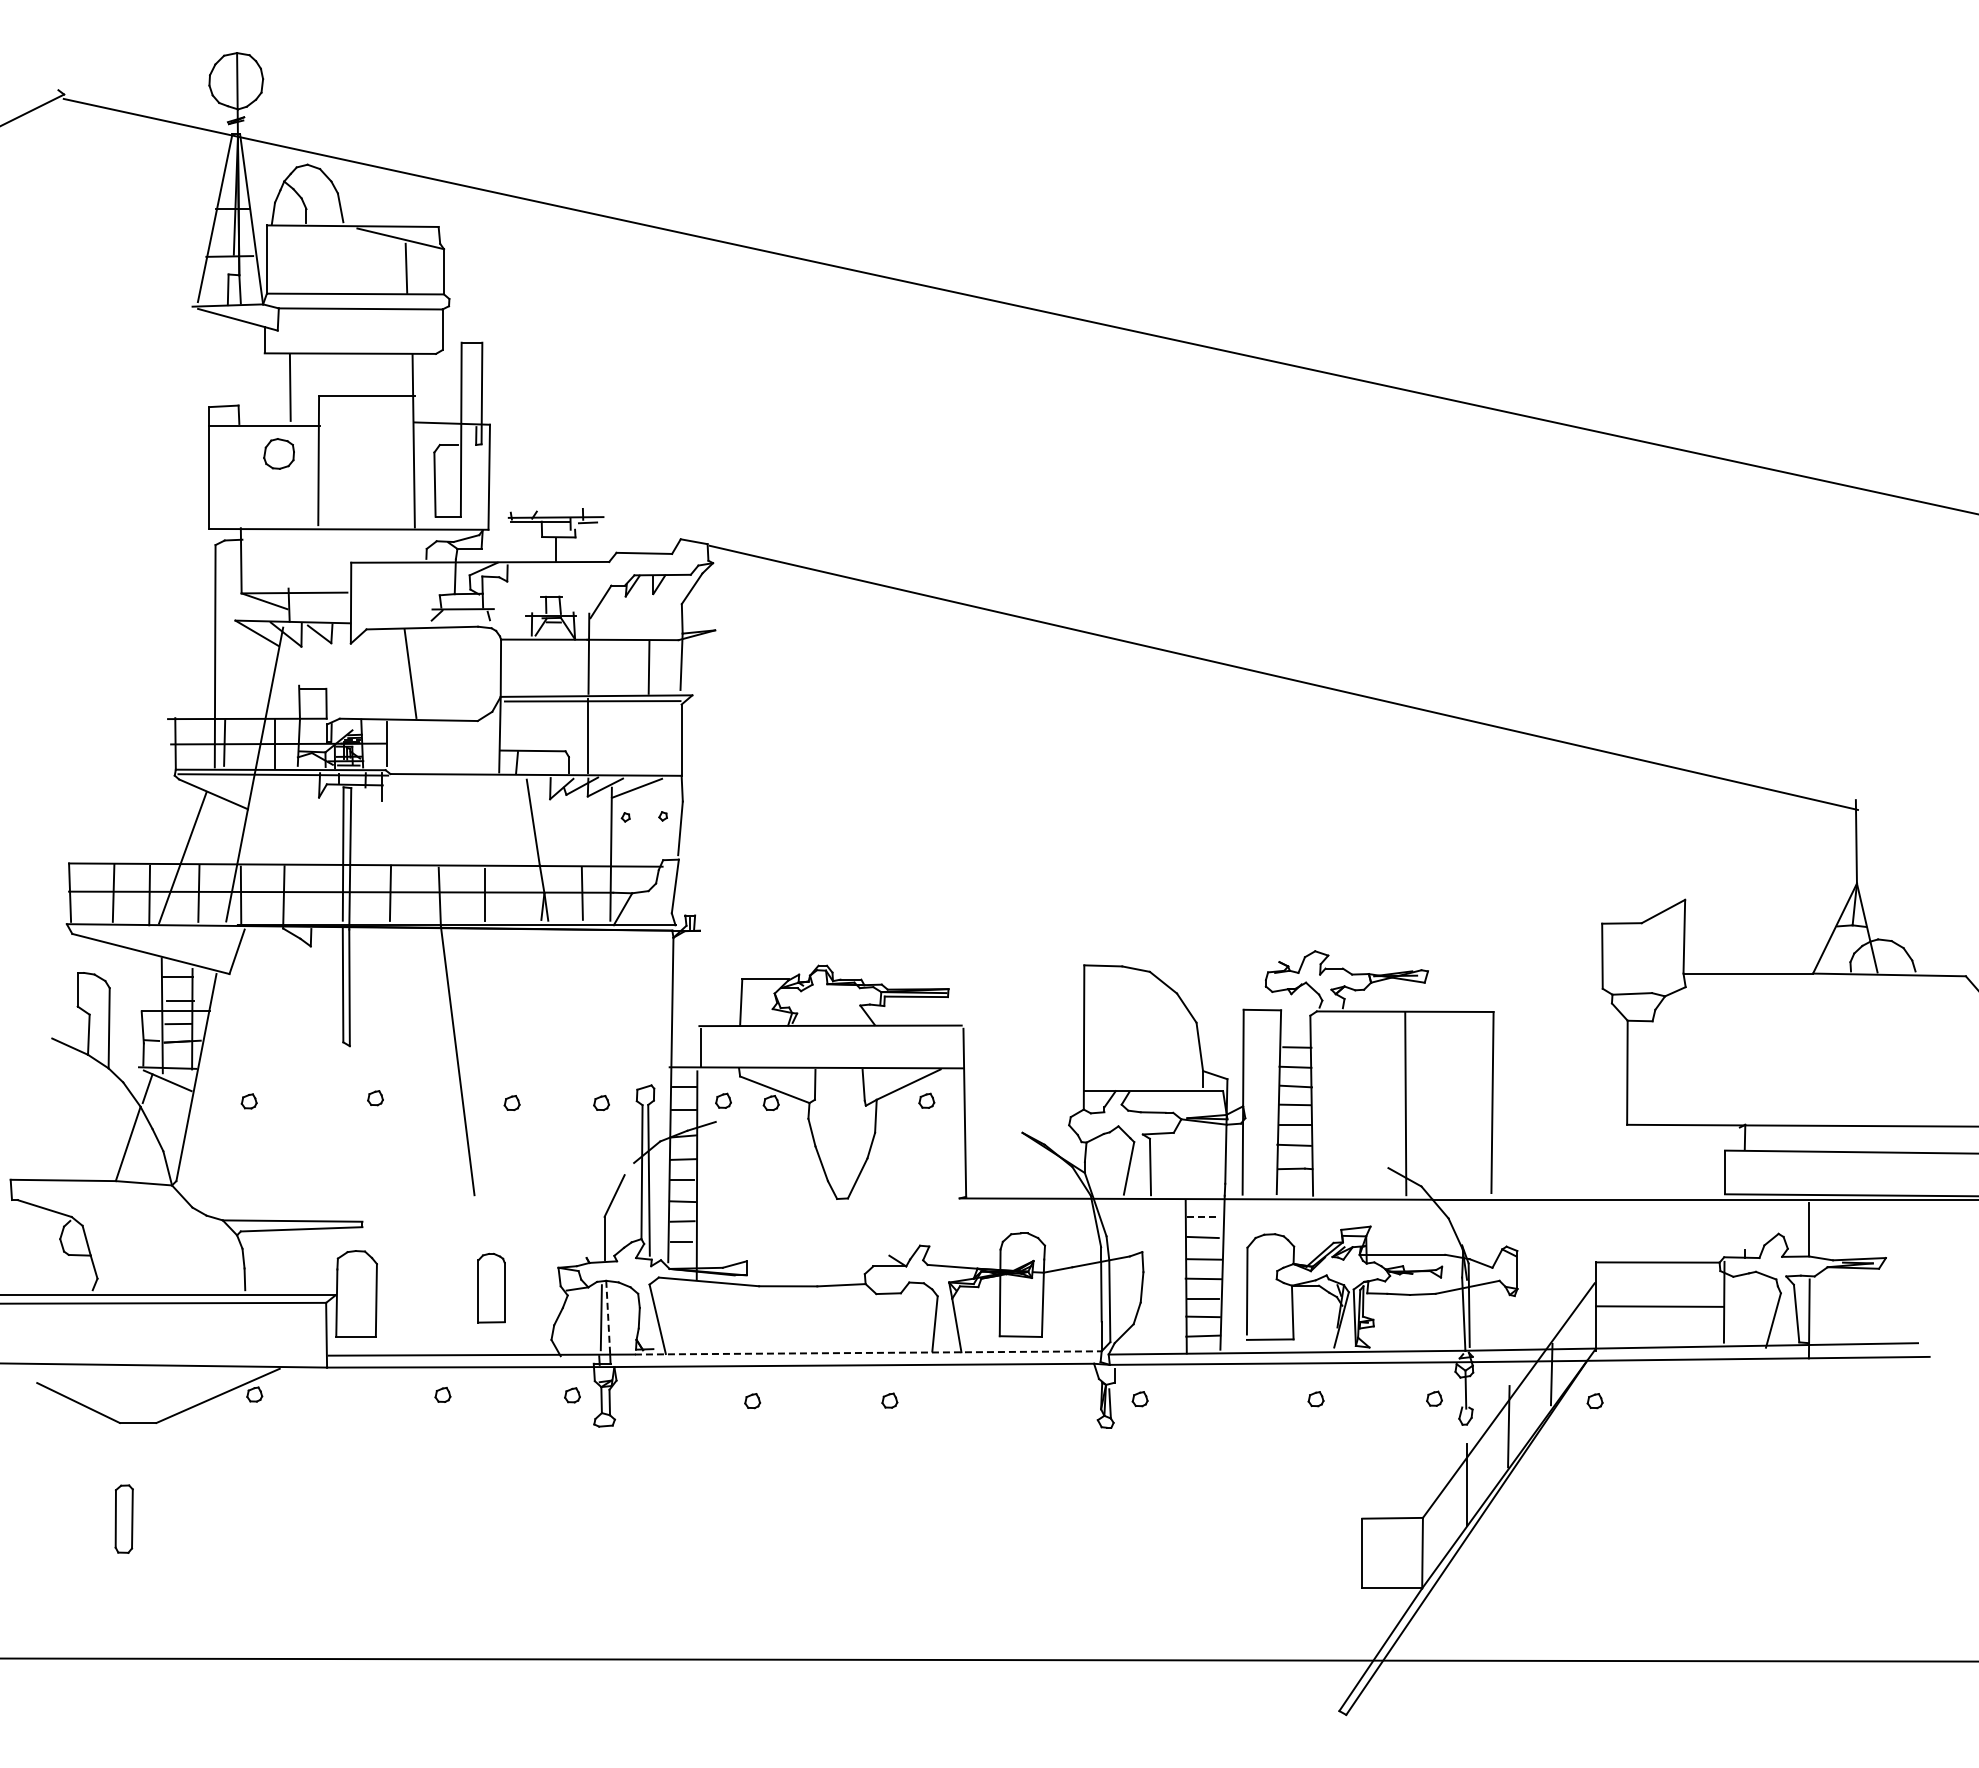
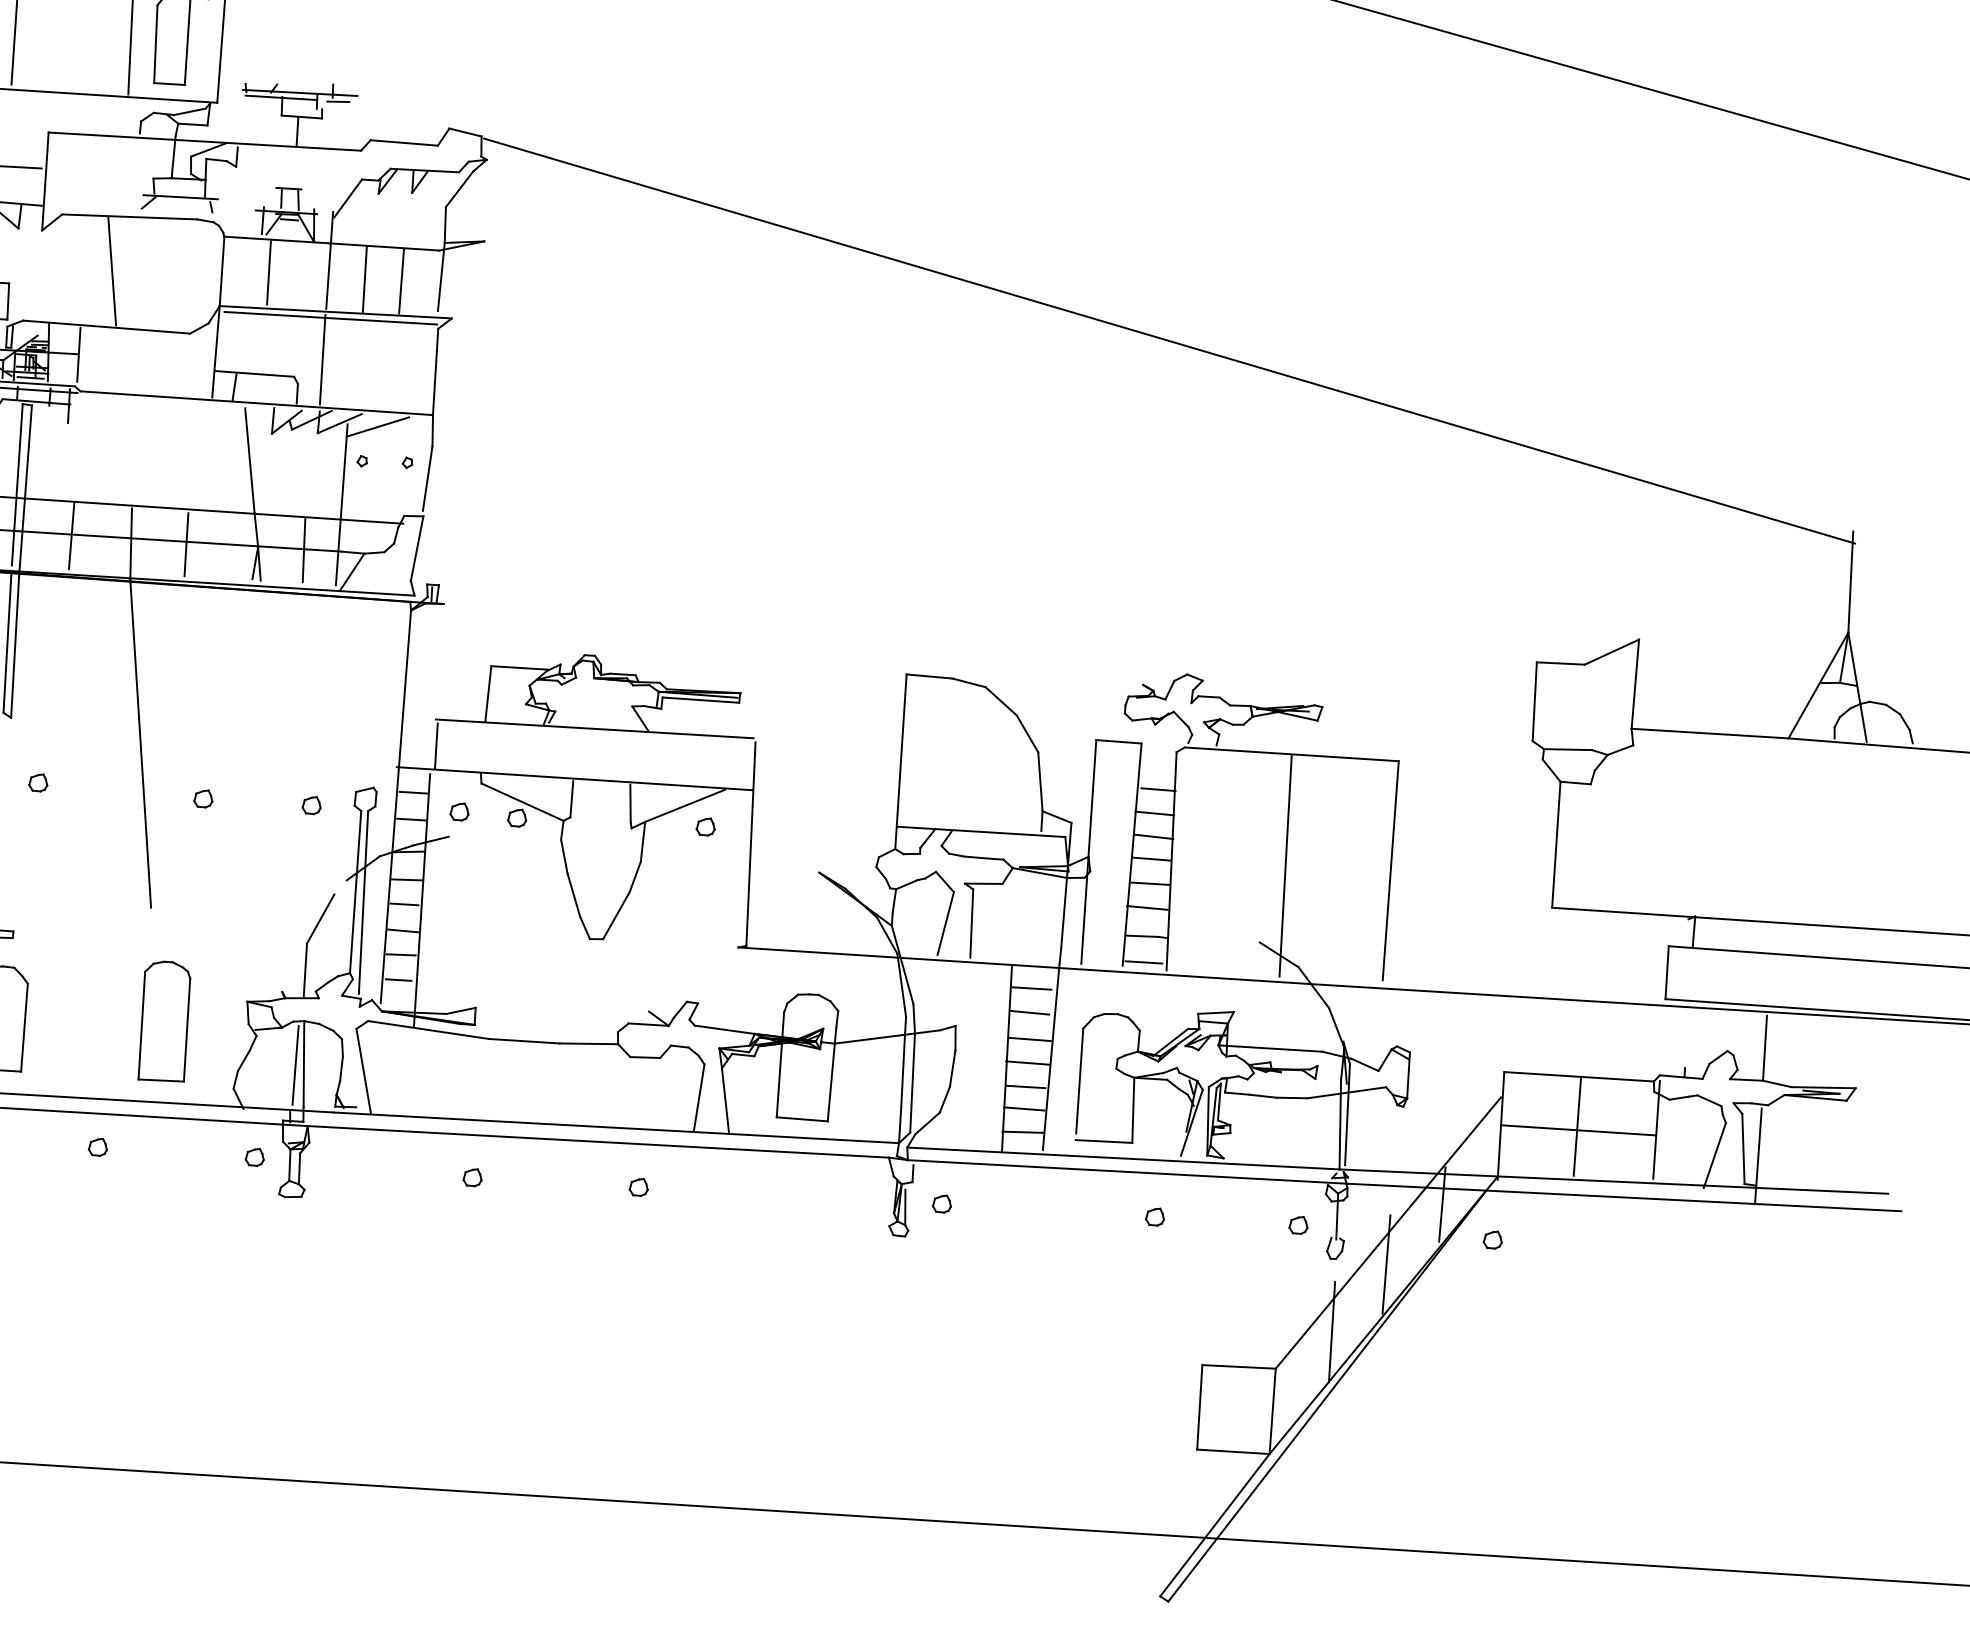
line: (539, 667) -> (268, 273), added
line: (618, 667) -> (364, 279), added
line: (1293, 1190) -> (1143, 962), added
line: (1203, 1217) -> (1032, 988), dashed -> solid
part: (491, 1288) -> (164, 1021), size x1.43
line: (1658, 1303) -> (1576, 1126), added
line: (608, 1316) -> (304, 1064), dashed -> solid
line: (868, 1352) -> (616, 1127), dashed -> solid

